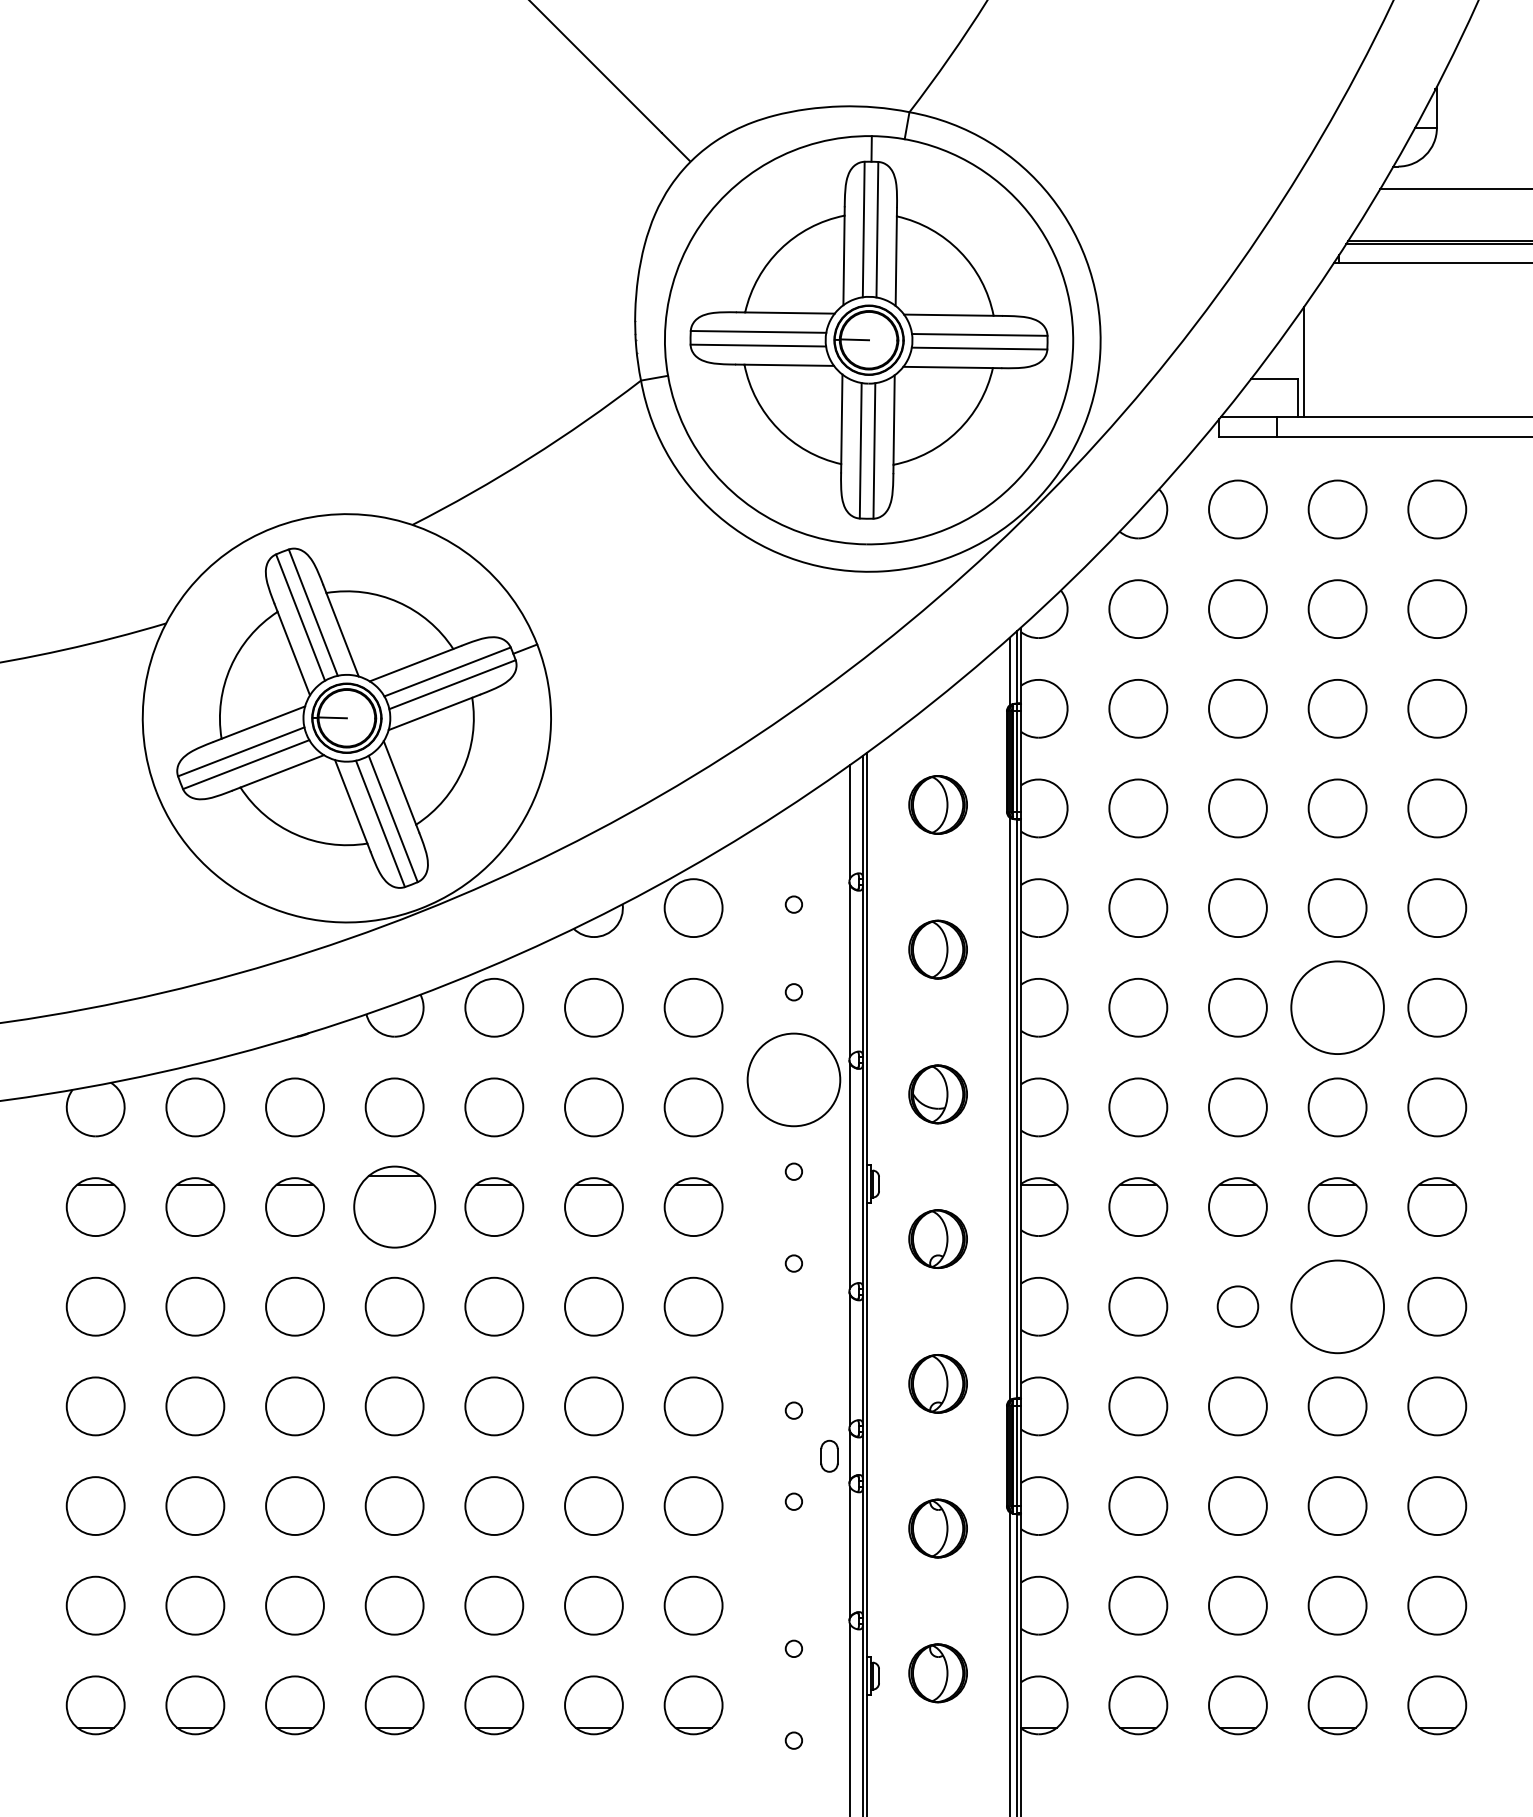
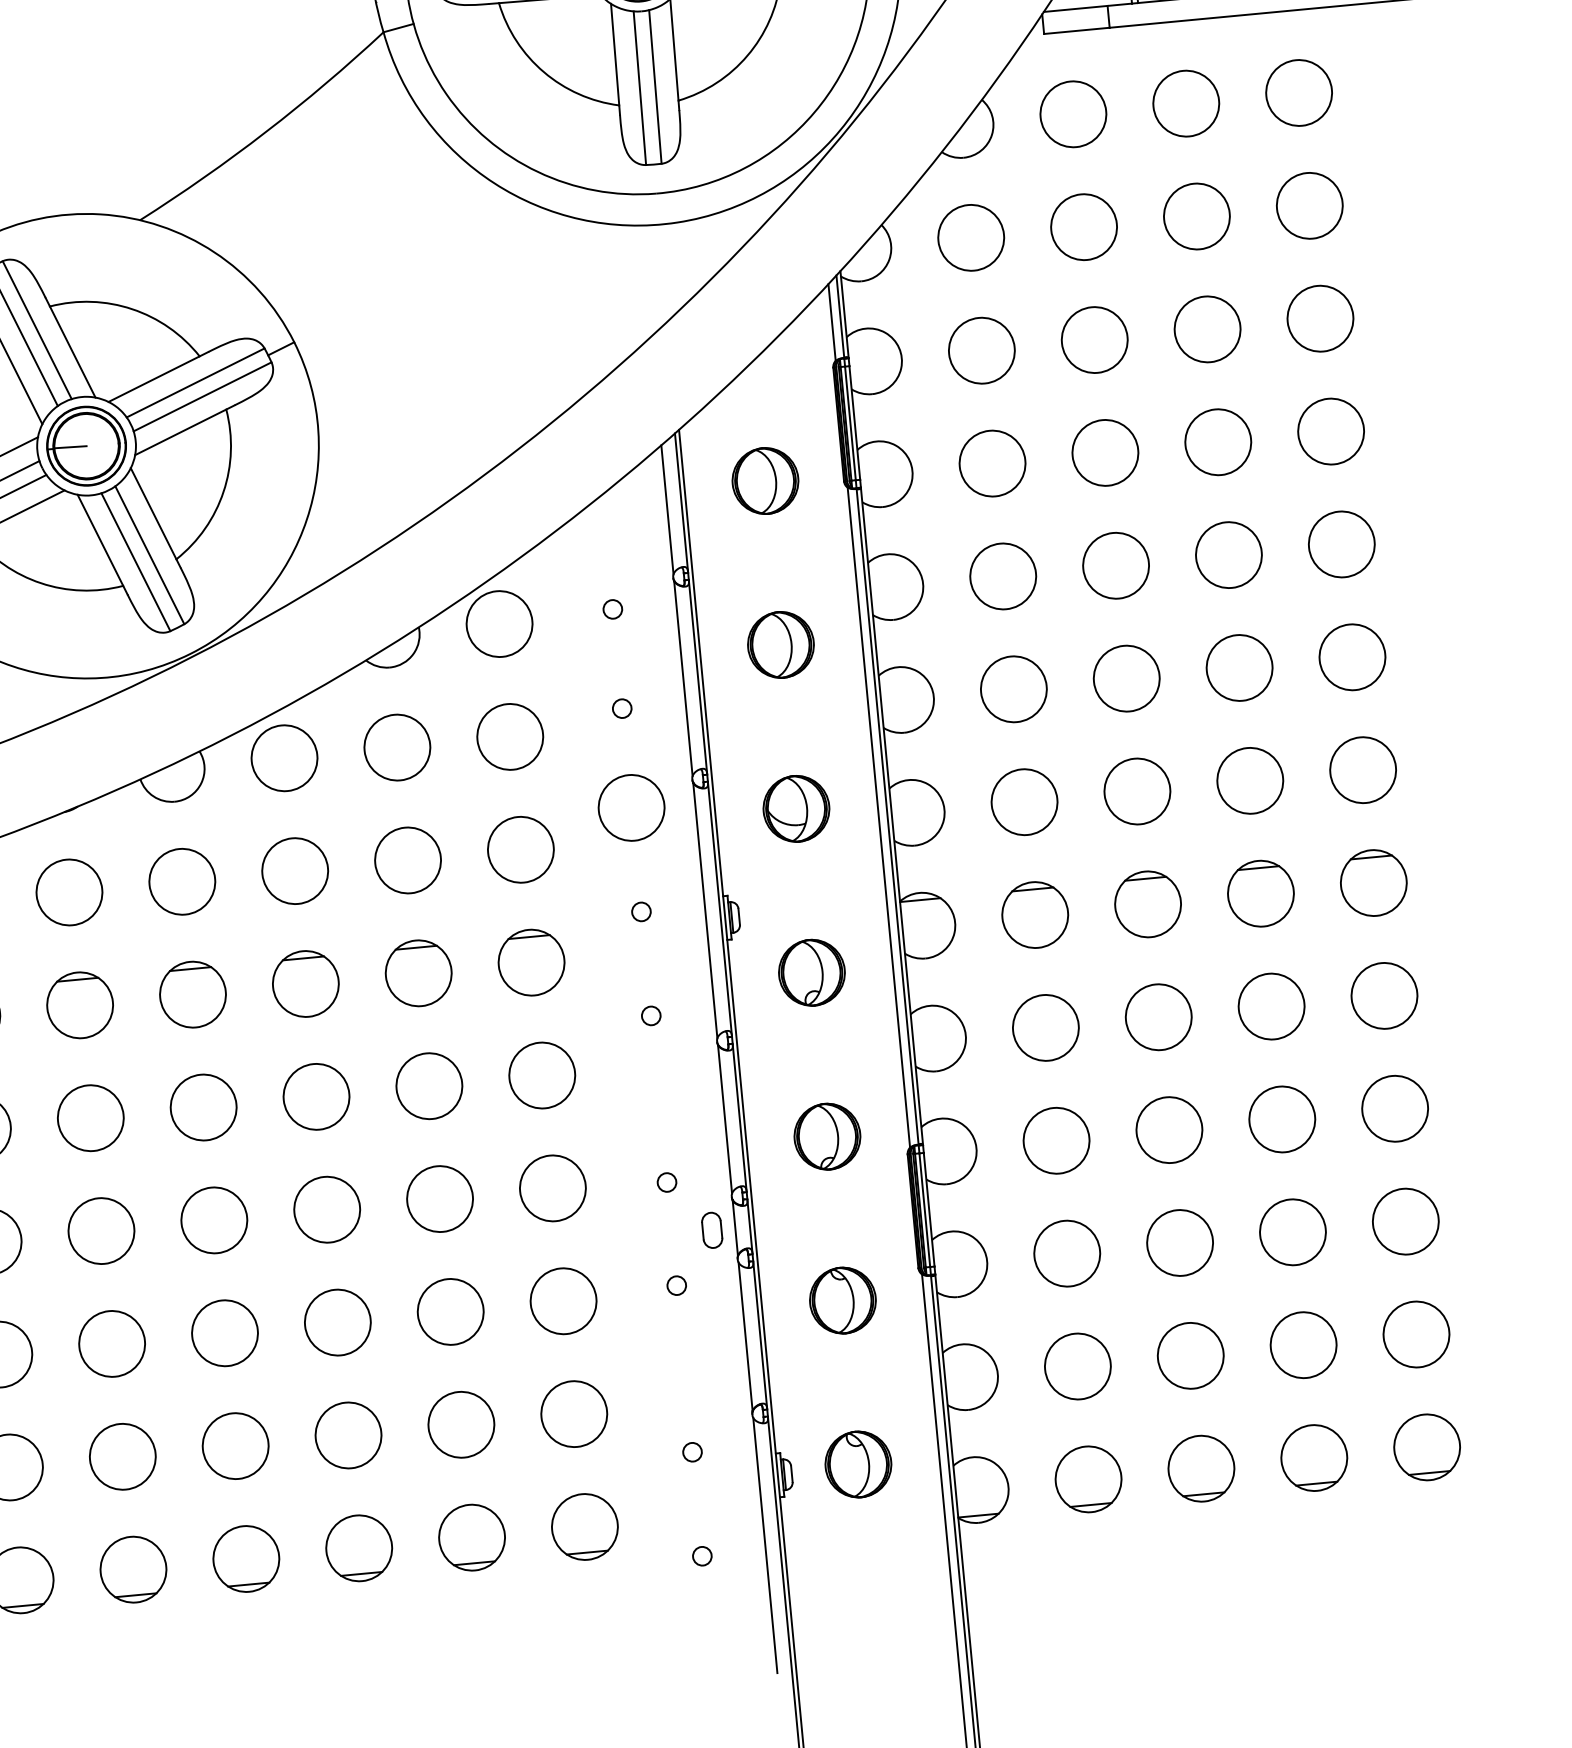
circle: (1337, 1007) -> (1239, 667), size x0.62
circle: (793, 1079) -> (631, 807), size x0.62
part: (394, 1206) -> (192, 994), size x0.71
circle: (1237, 1306) -> (1158, 1017), size x1.43
circle: (1337, 1306) -> (1271, 1006), size x0.62

